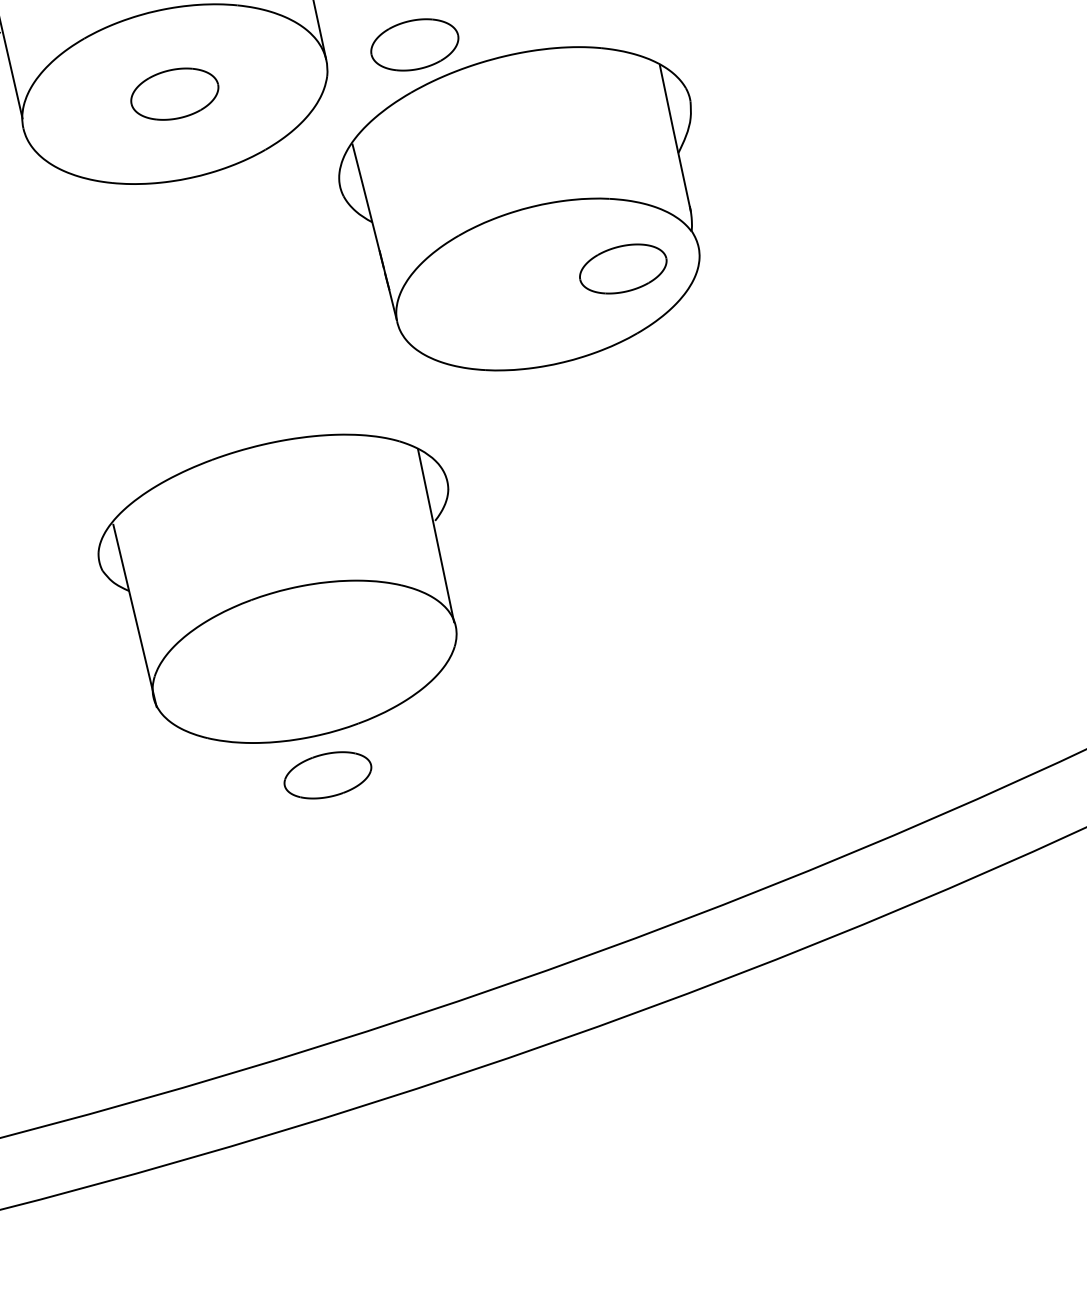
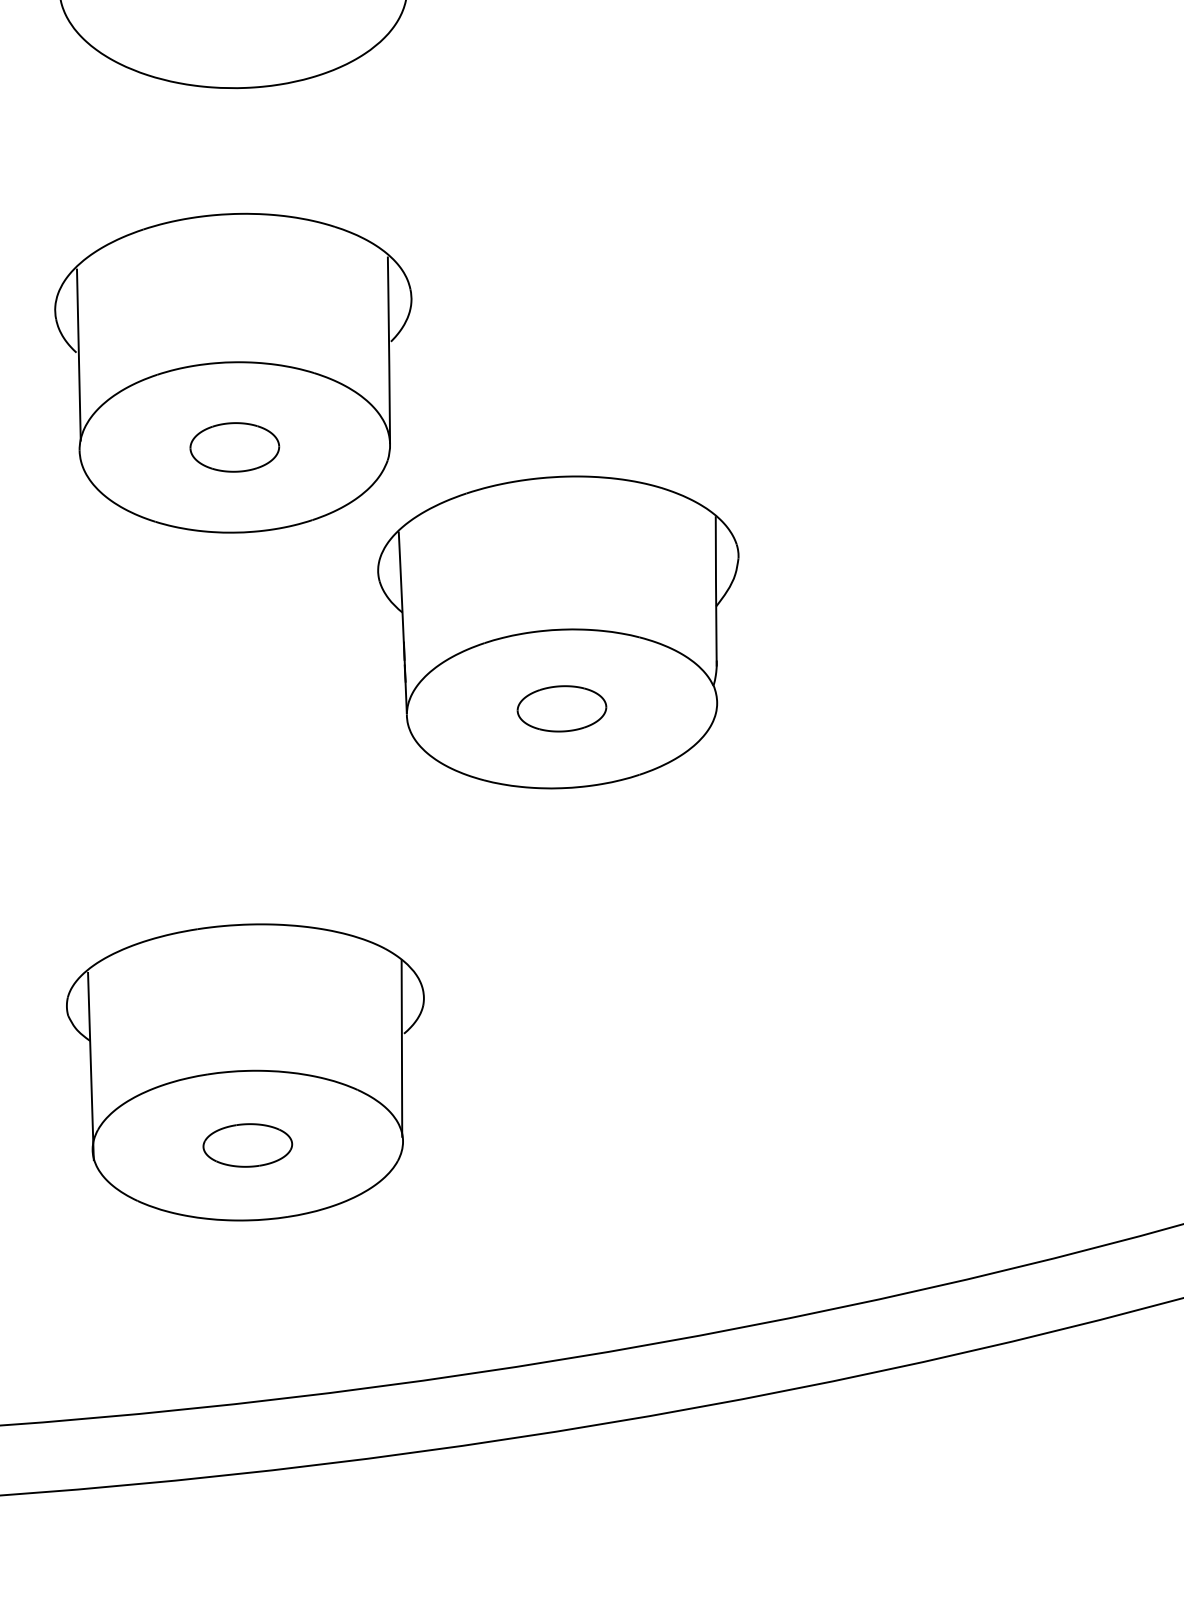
part: (414, 45) -> (479, 447), removed
part: (622, 268) -> (561, 708), moved
part: (287, 590) -> (245, 1072), moved

